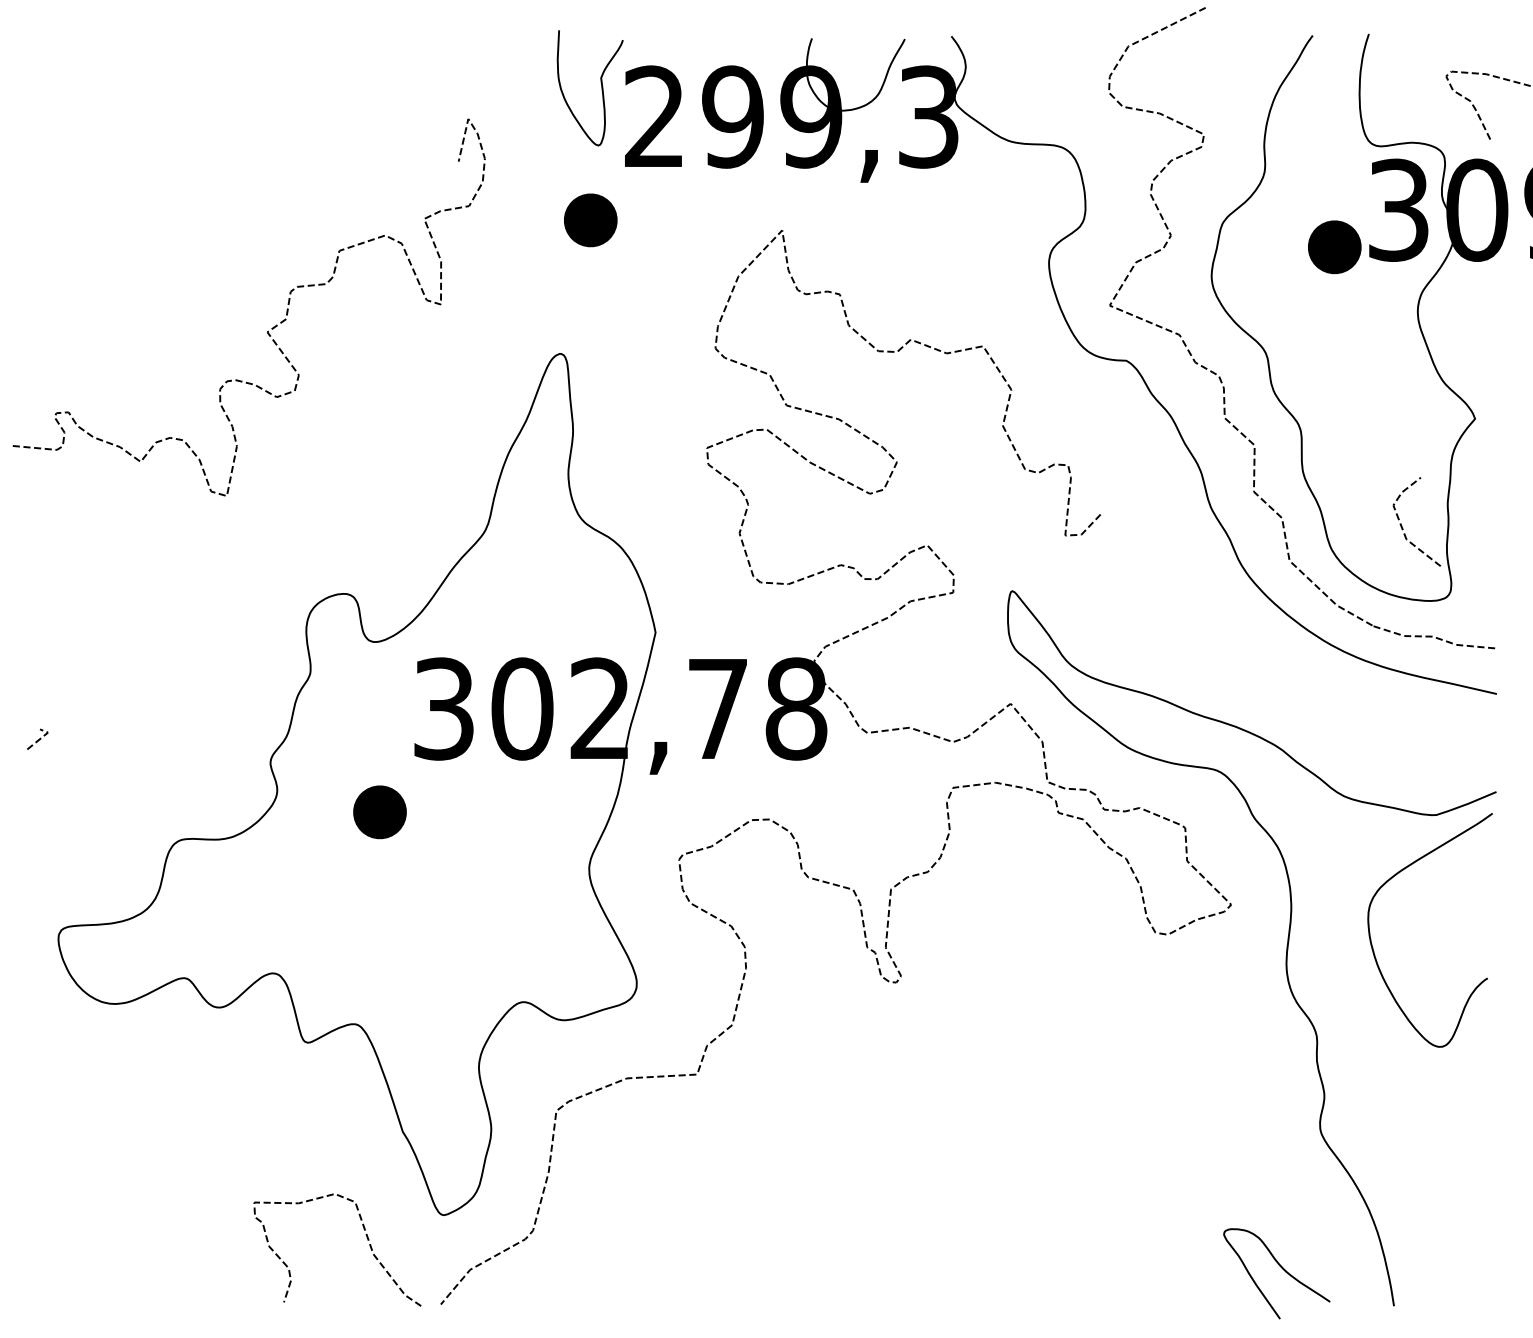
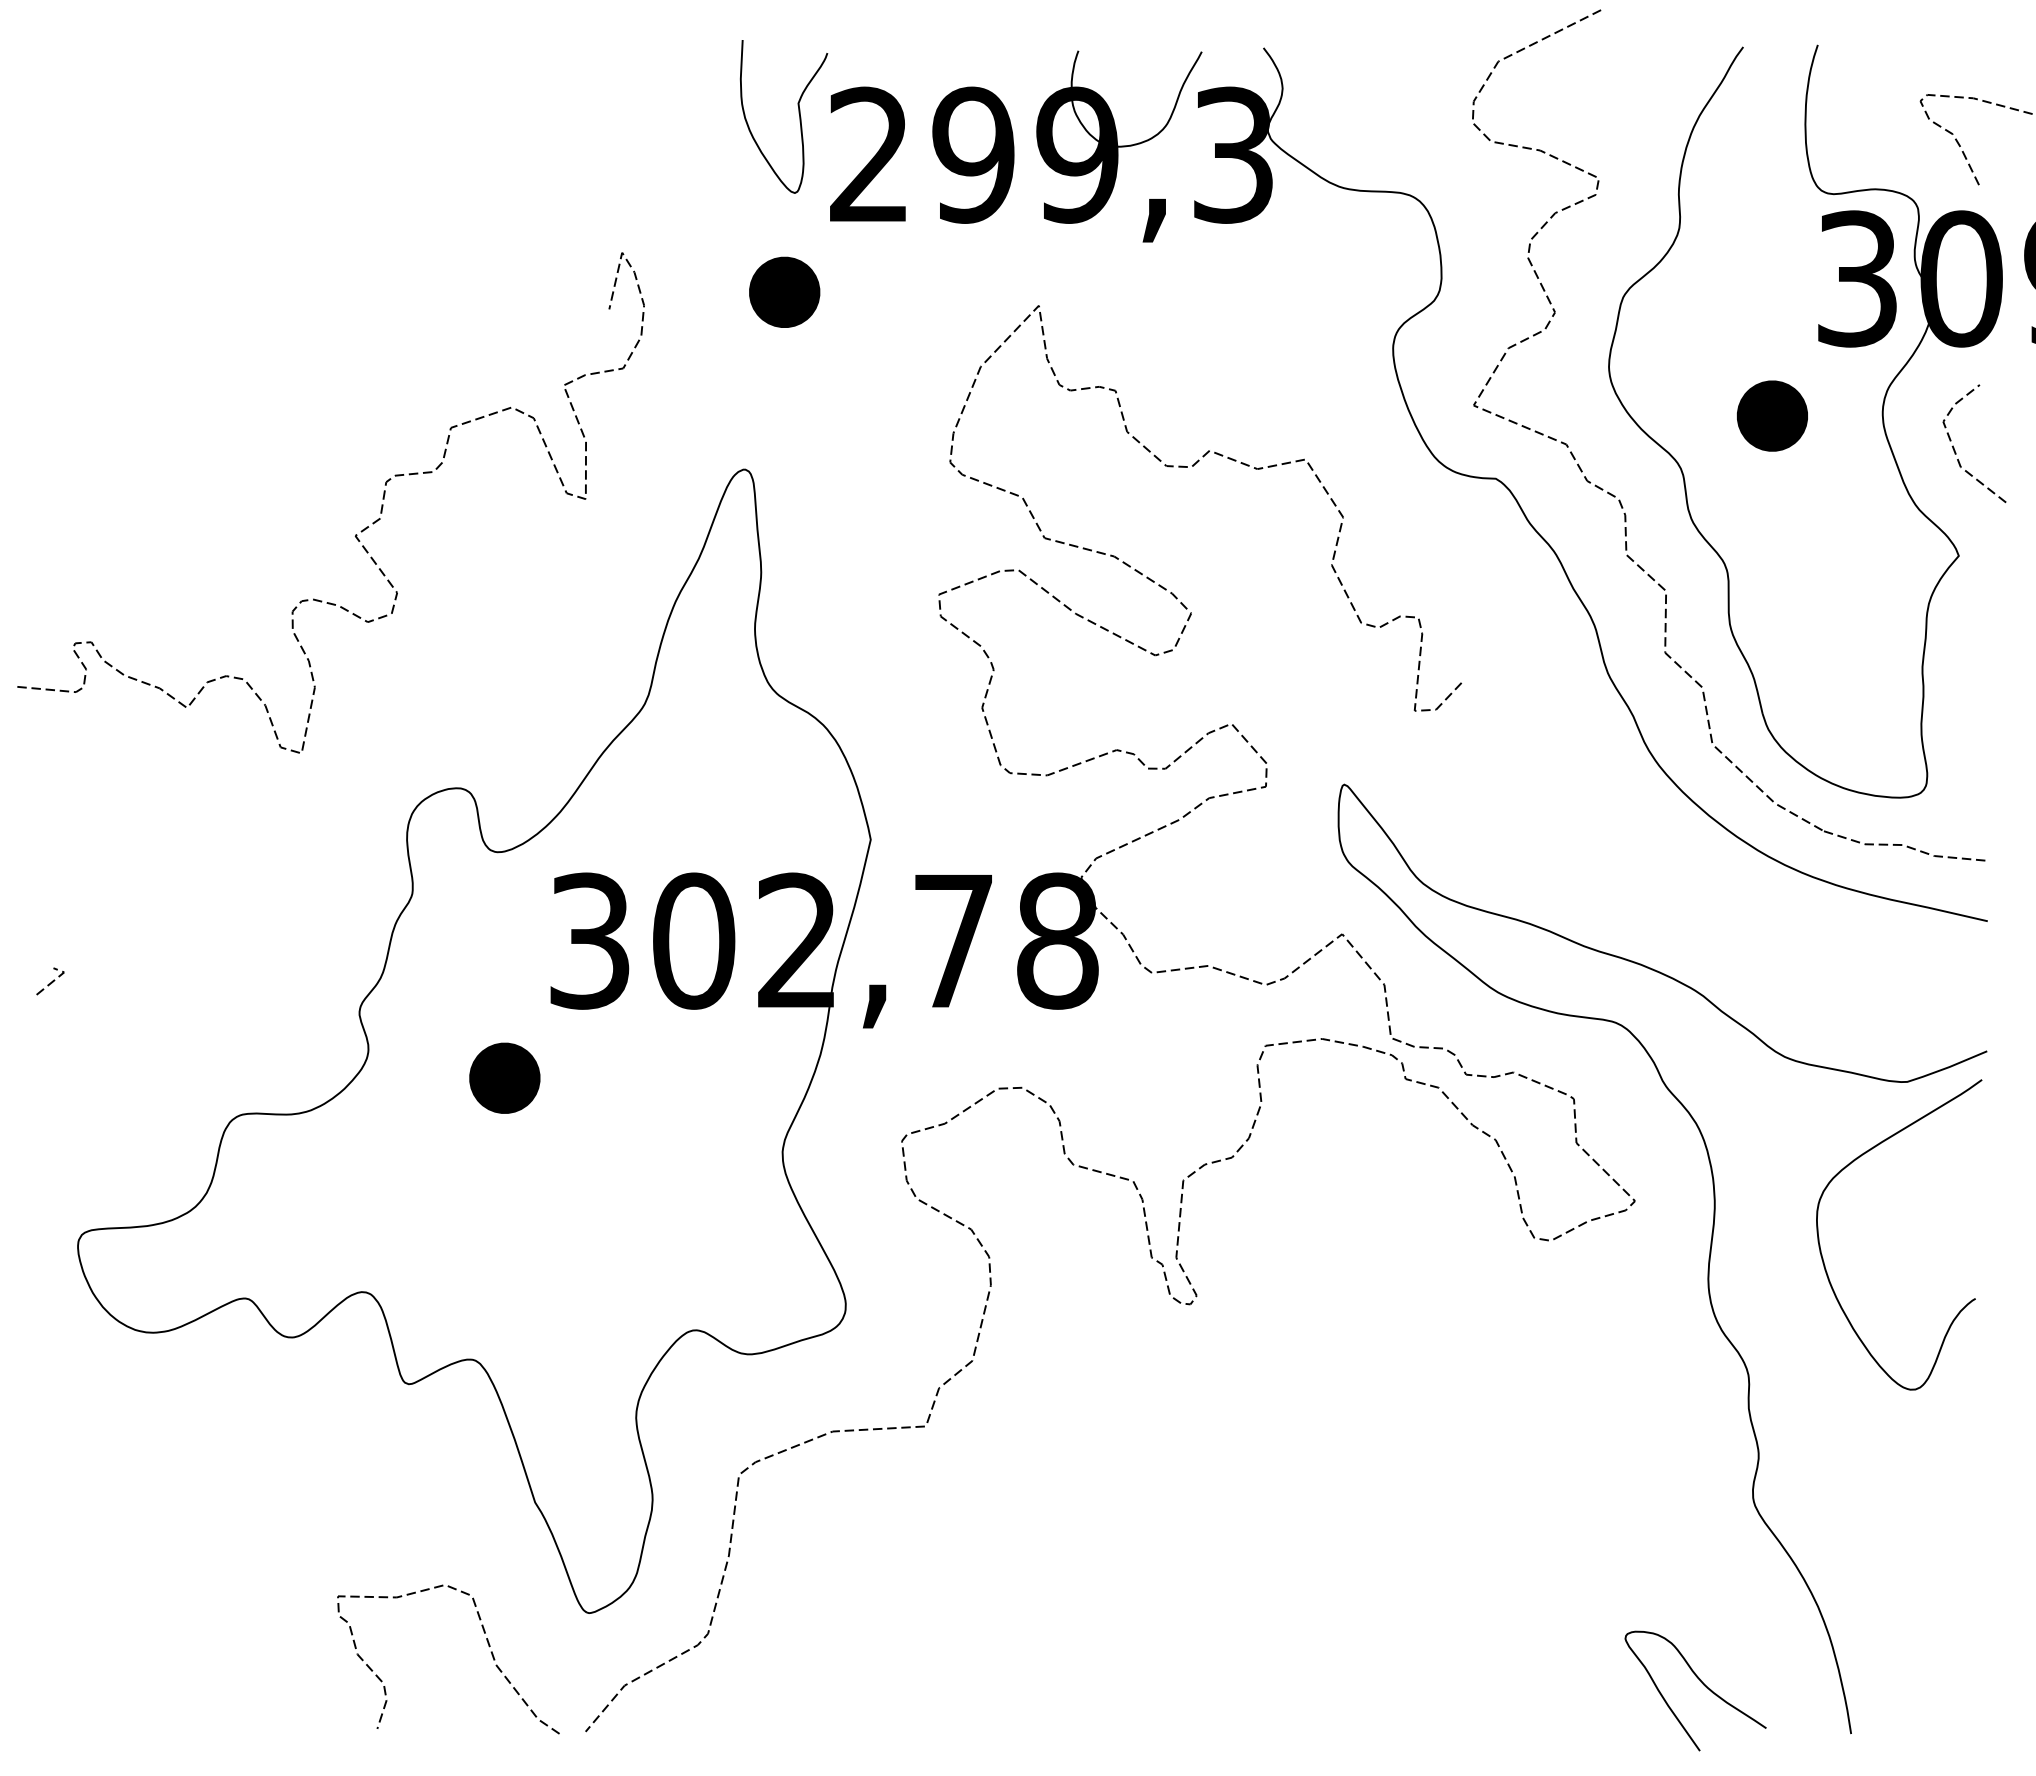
part: (1334, 246) -> (1771, 415), moved
curve: (267, 331) -> (355, 534), moved
line: (1403, 528) -> (1956, 452), moved

